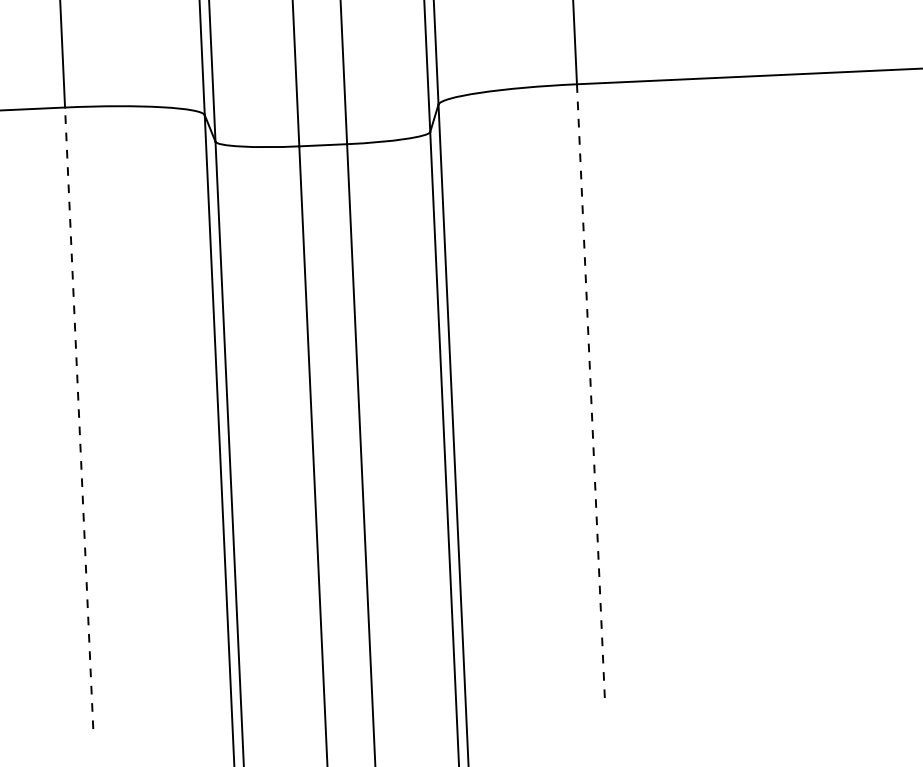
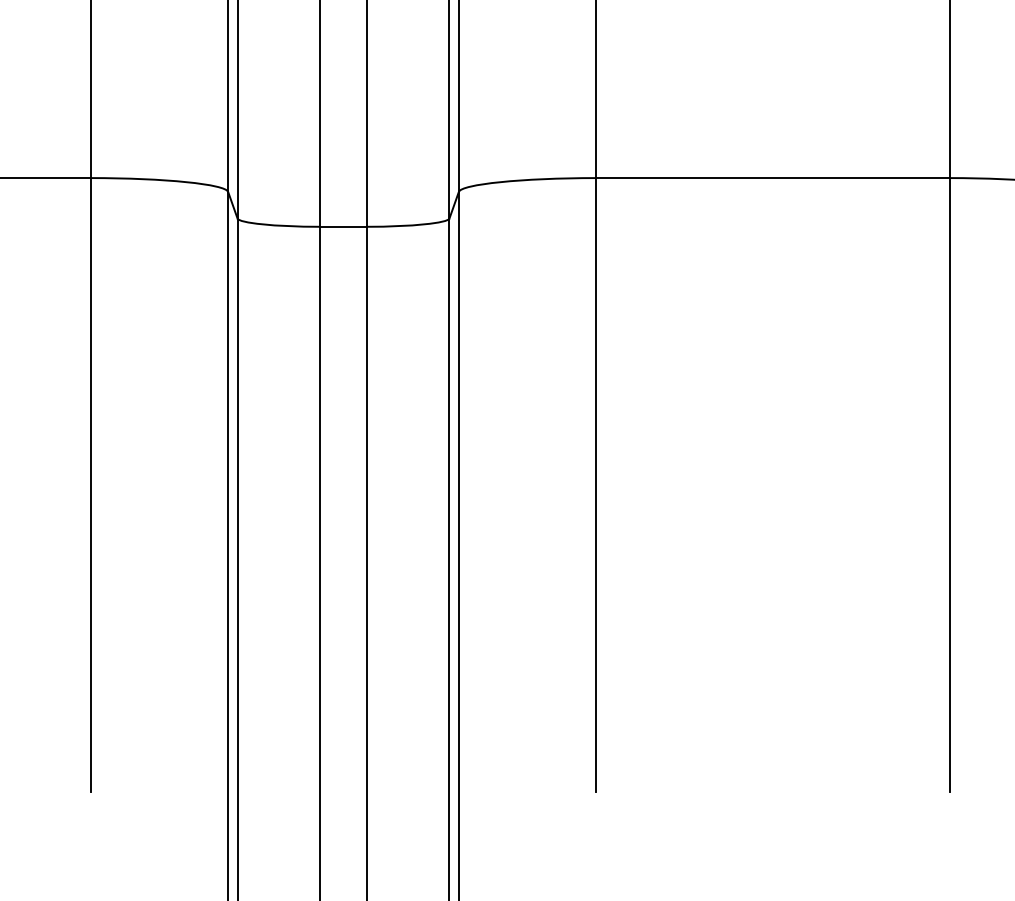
line: (591, 394) -> (596, 484), dashed -> solid
line: (78, 417) -> (90, 484), dashed -> solid

